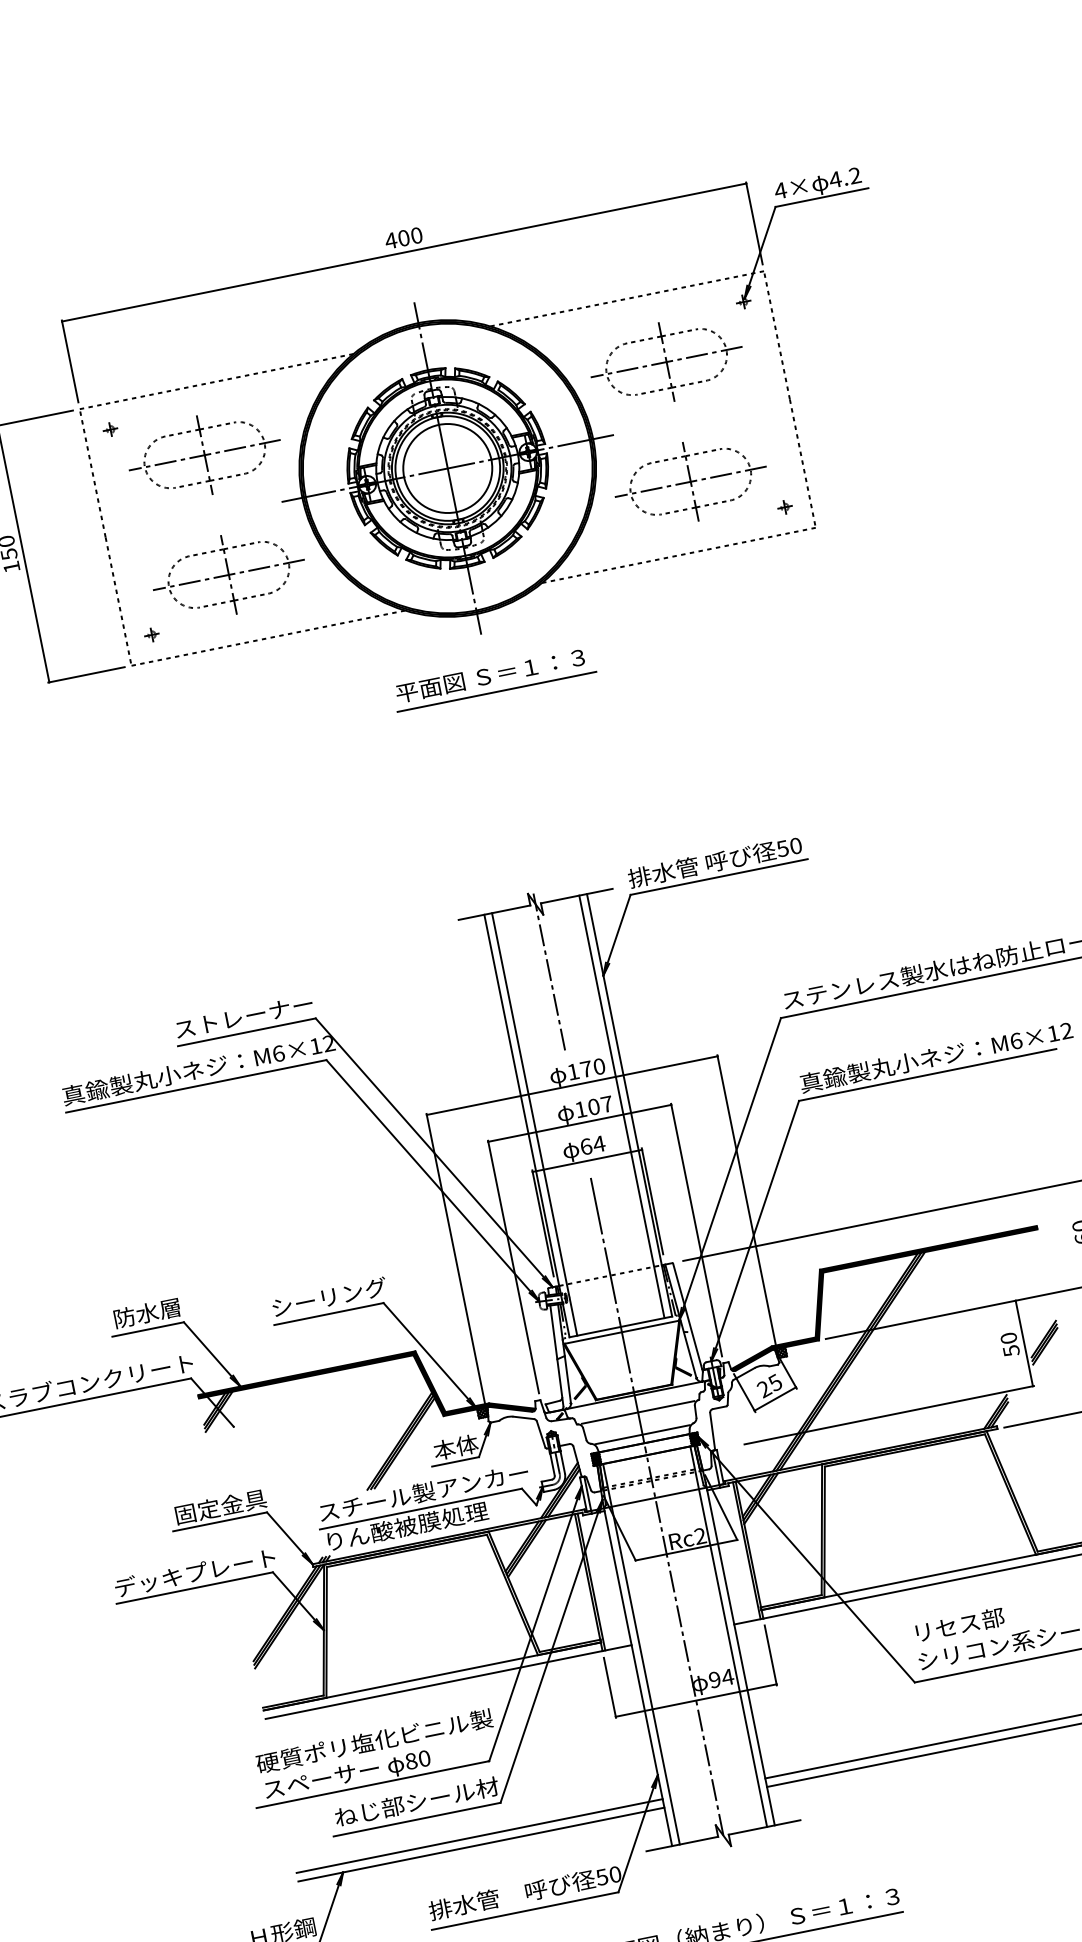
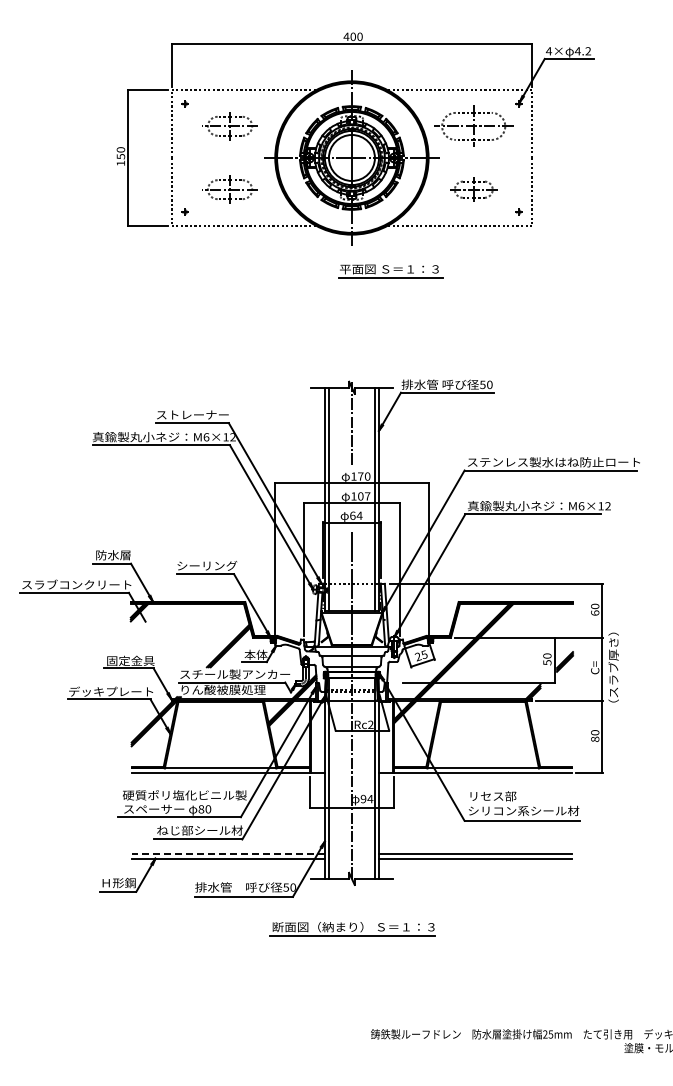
part: (203, 453) -> (229, 125), size x0.7
part: (690, 481) -> (473, 189), size x0.6
part: (227, 575) -> (229, 189), size x0.7
part: (493, 679) -> (390, 271), moved
line: (478, 1836) -> (227, 854), solid -> dashed

